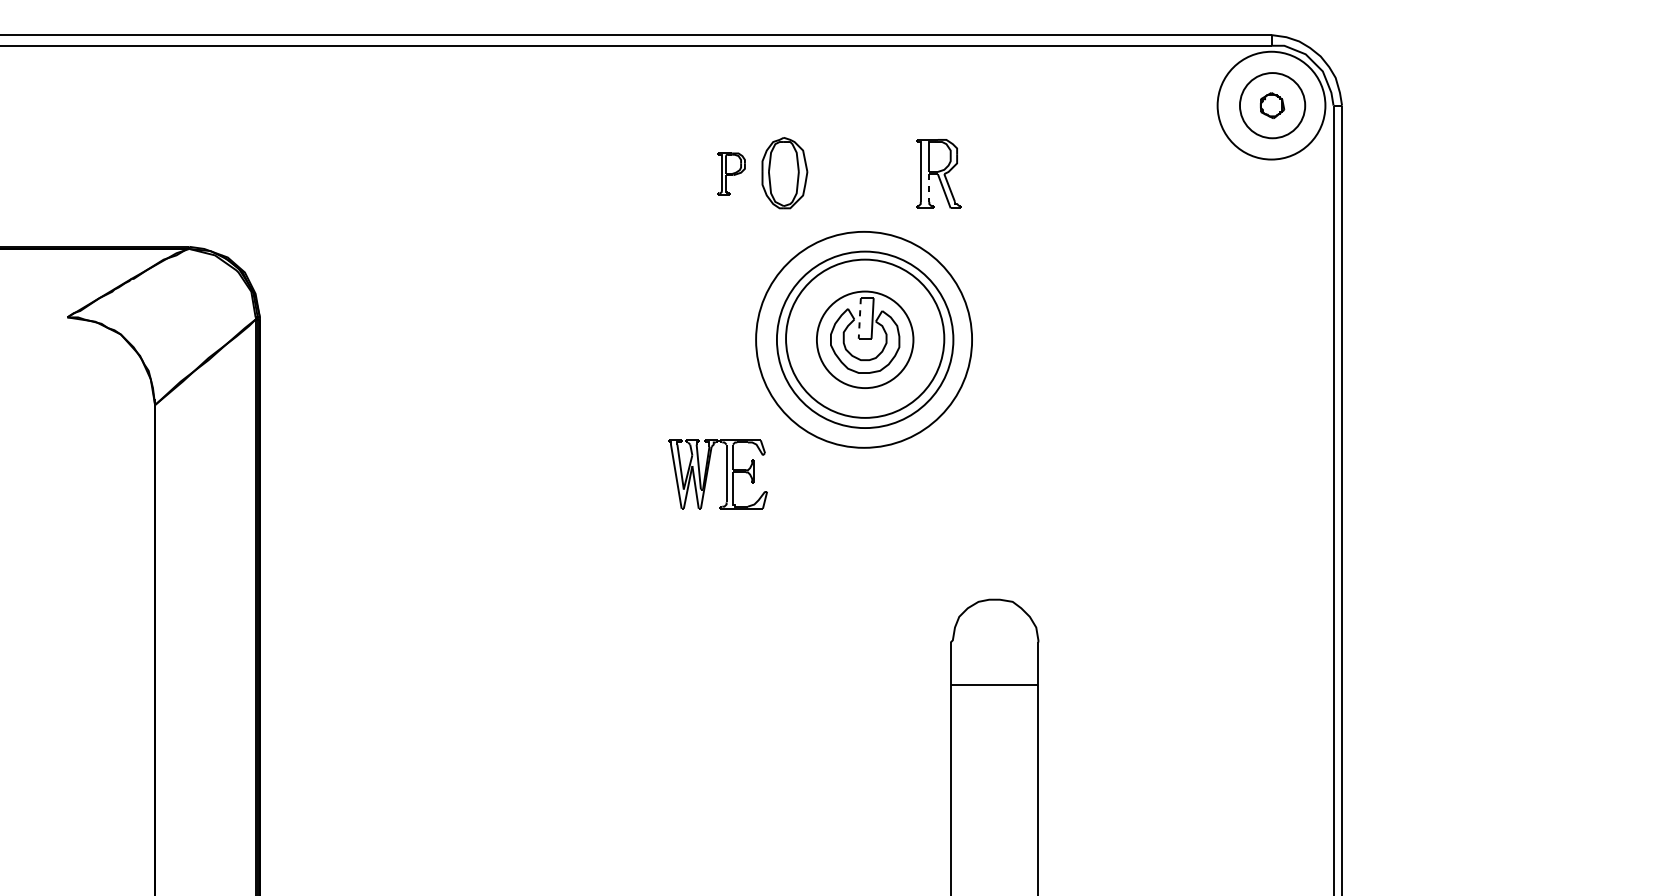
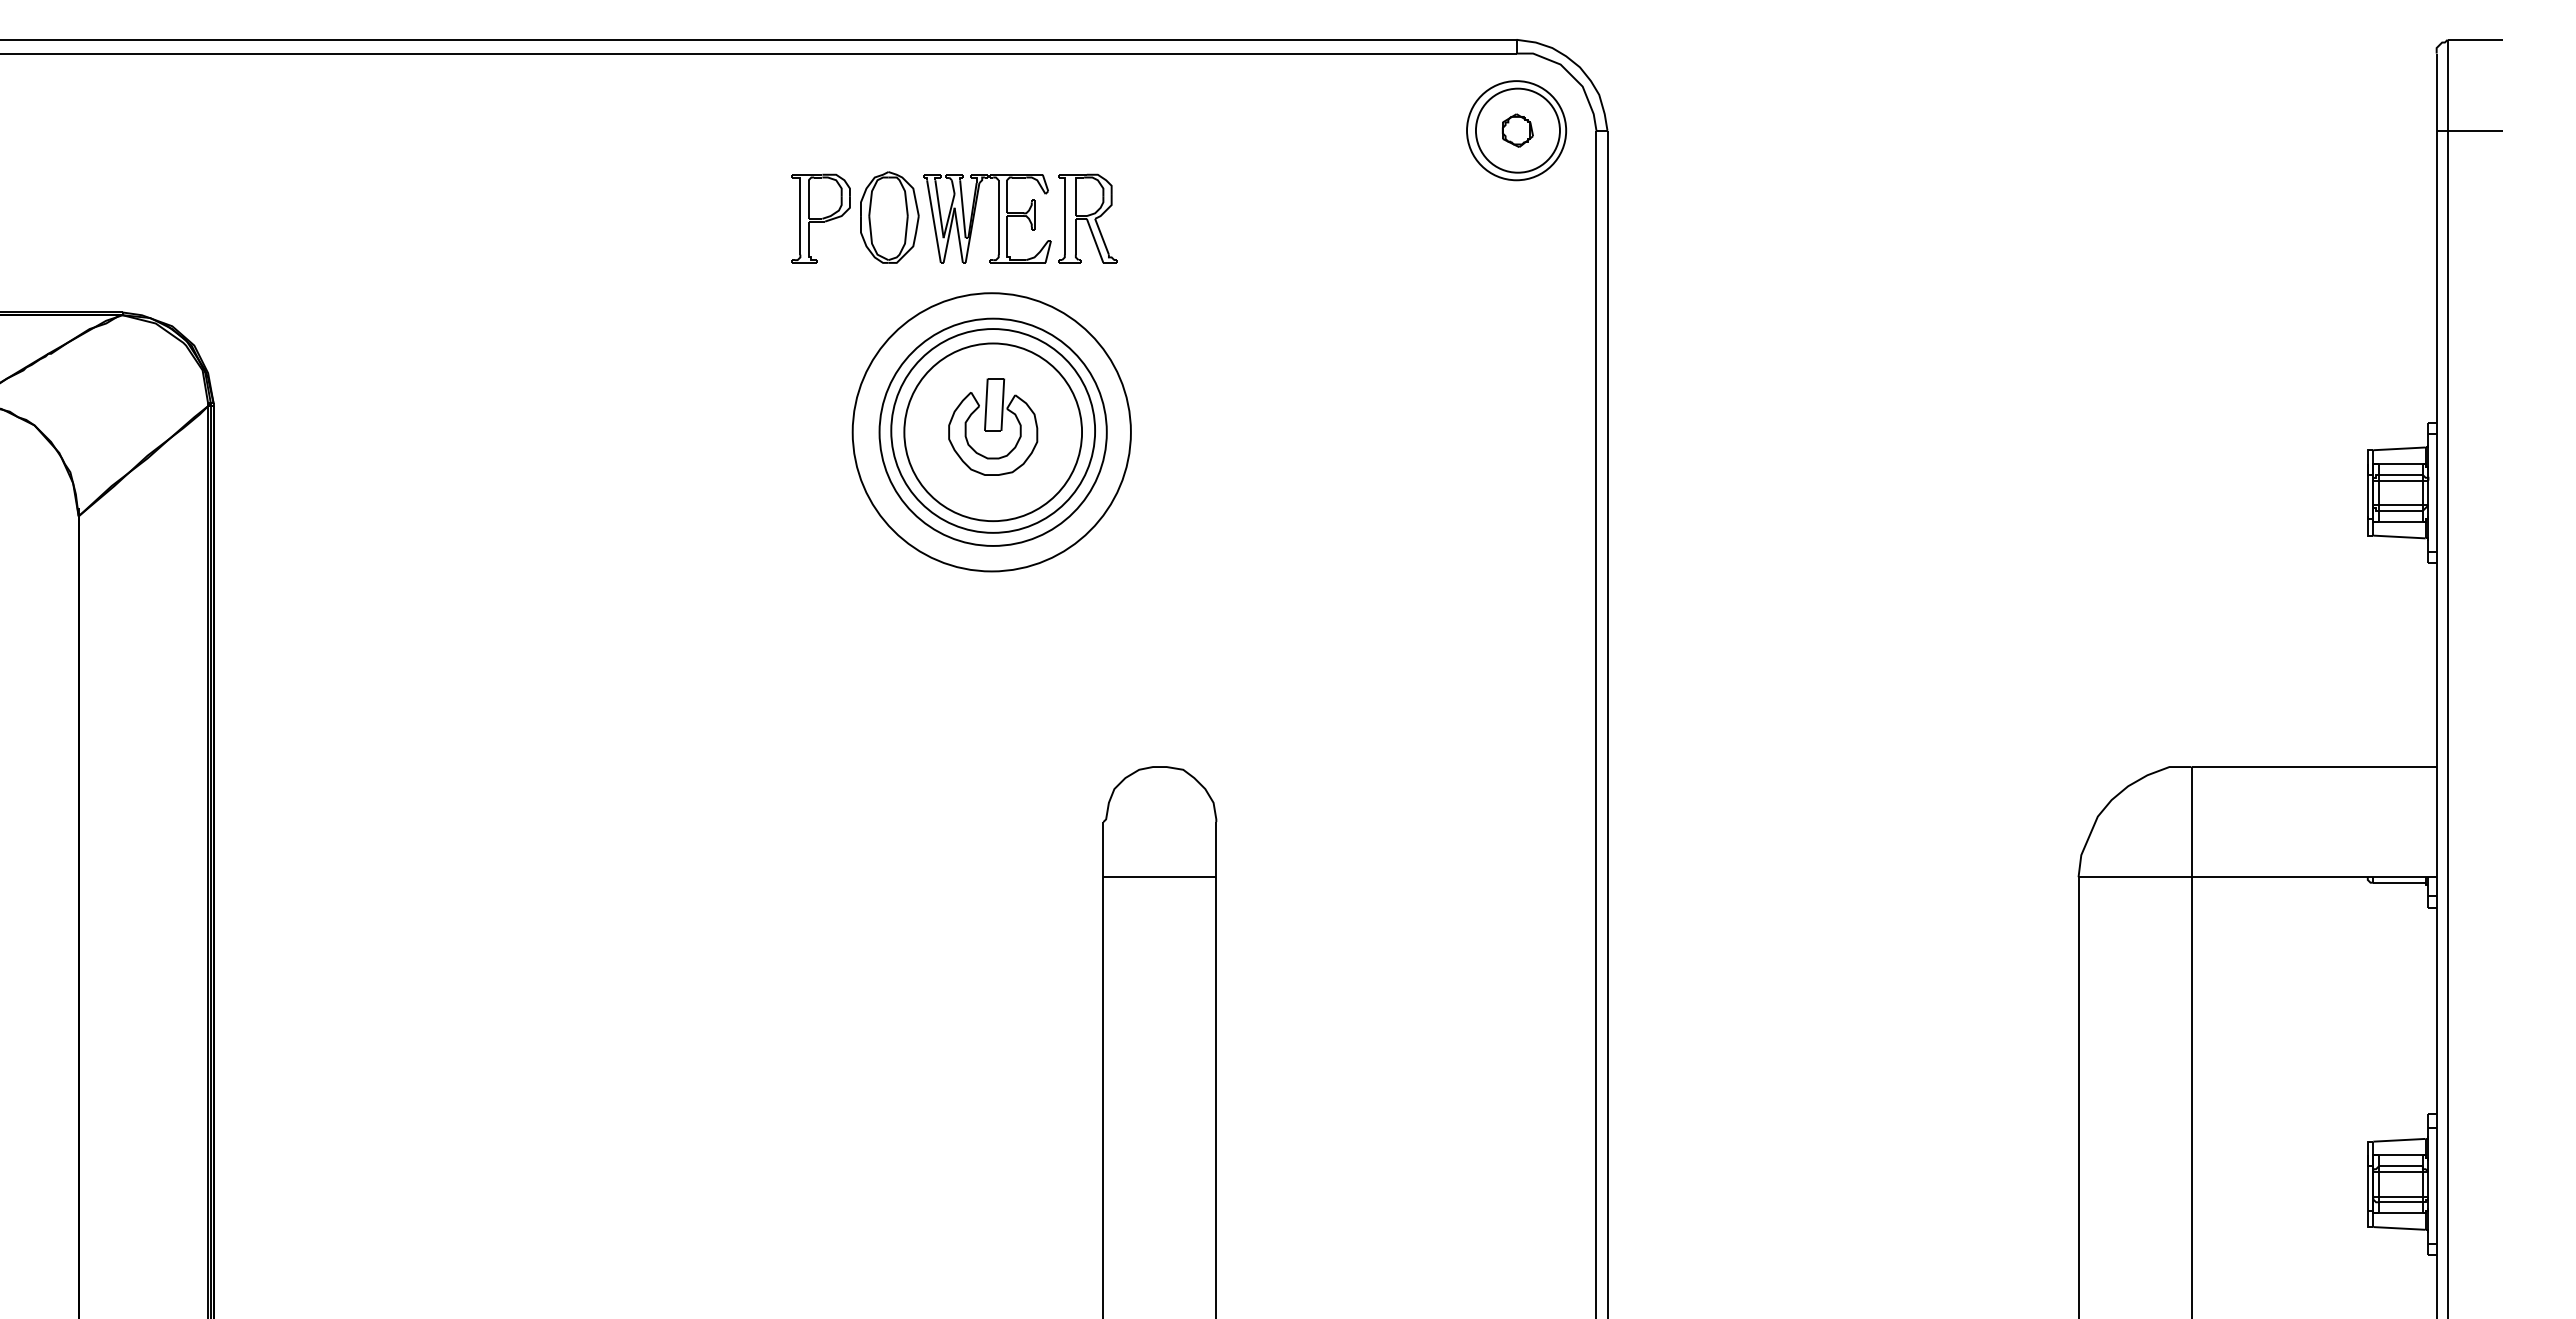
circle: (1271, 105) -> (1516, 130), size x0.71
part: (731, 173) -> (820, 218), size x1.67
line: (929, 187) -> (1075, 236), dashed -> solid
line: (859, 319) -> (986, 405), dashed -> solid
circle: (865, 339) -> (993, 432), size x1.43
part: (726, 474) -> (998, 218), moved

